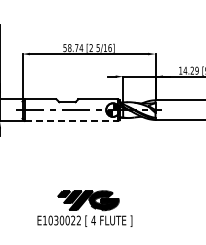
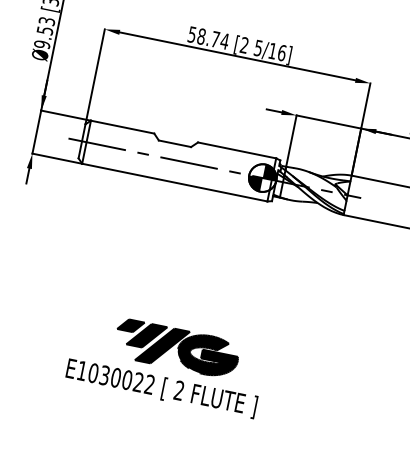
line: (71, 120) -> (175, 181), dashed -> solid
text: (93, 220) -> (178, 390), 4 -> 2

